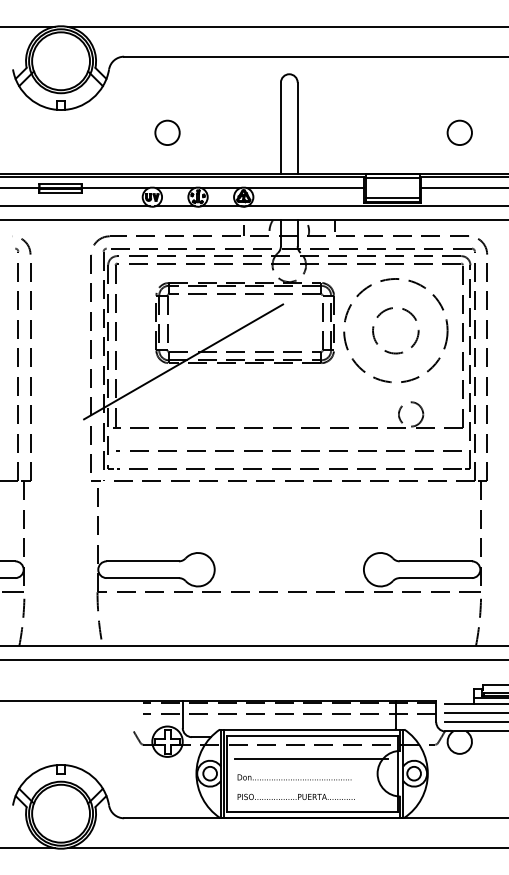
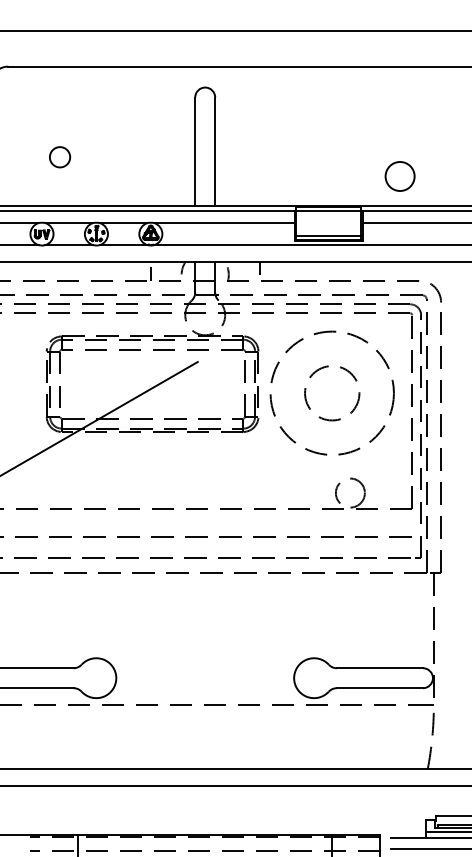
circle: (167, 132) -> (60, 156), size x0.7
circle: (459, 132) -> (399, 176), moved

